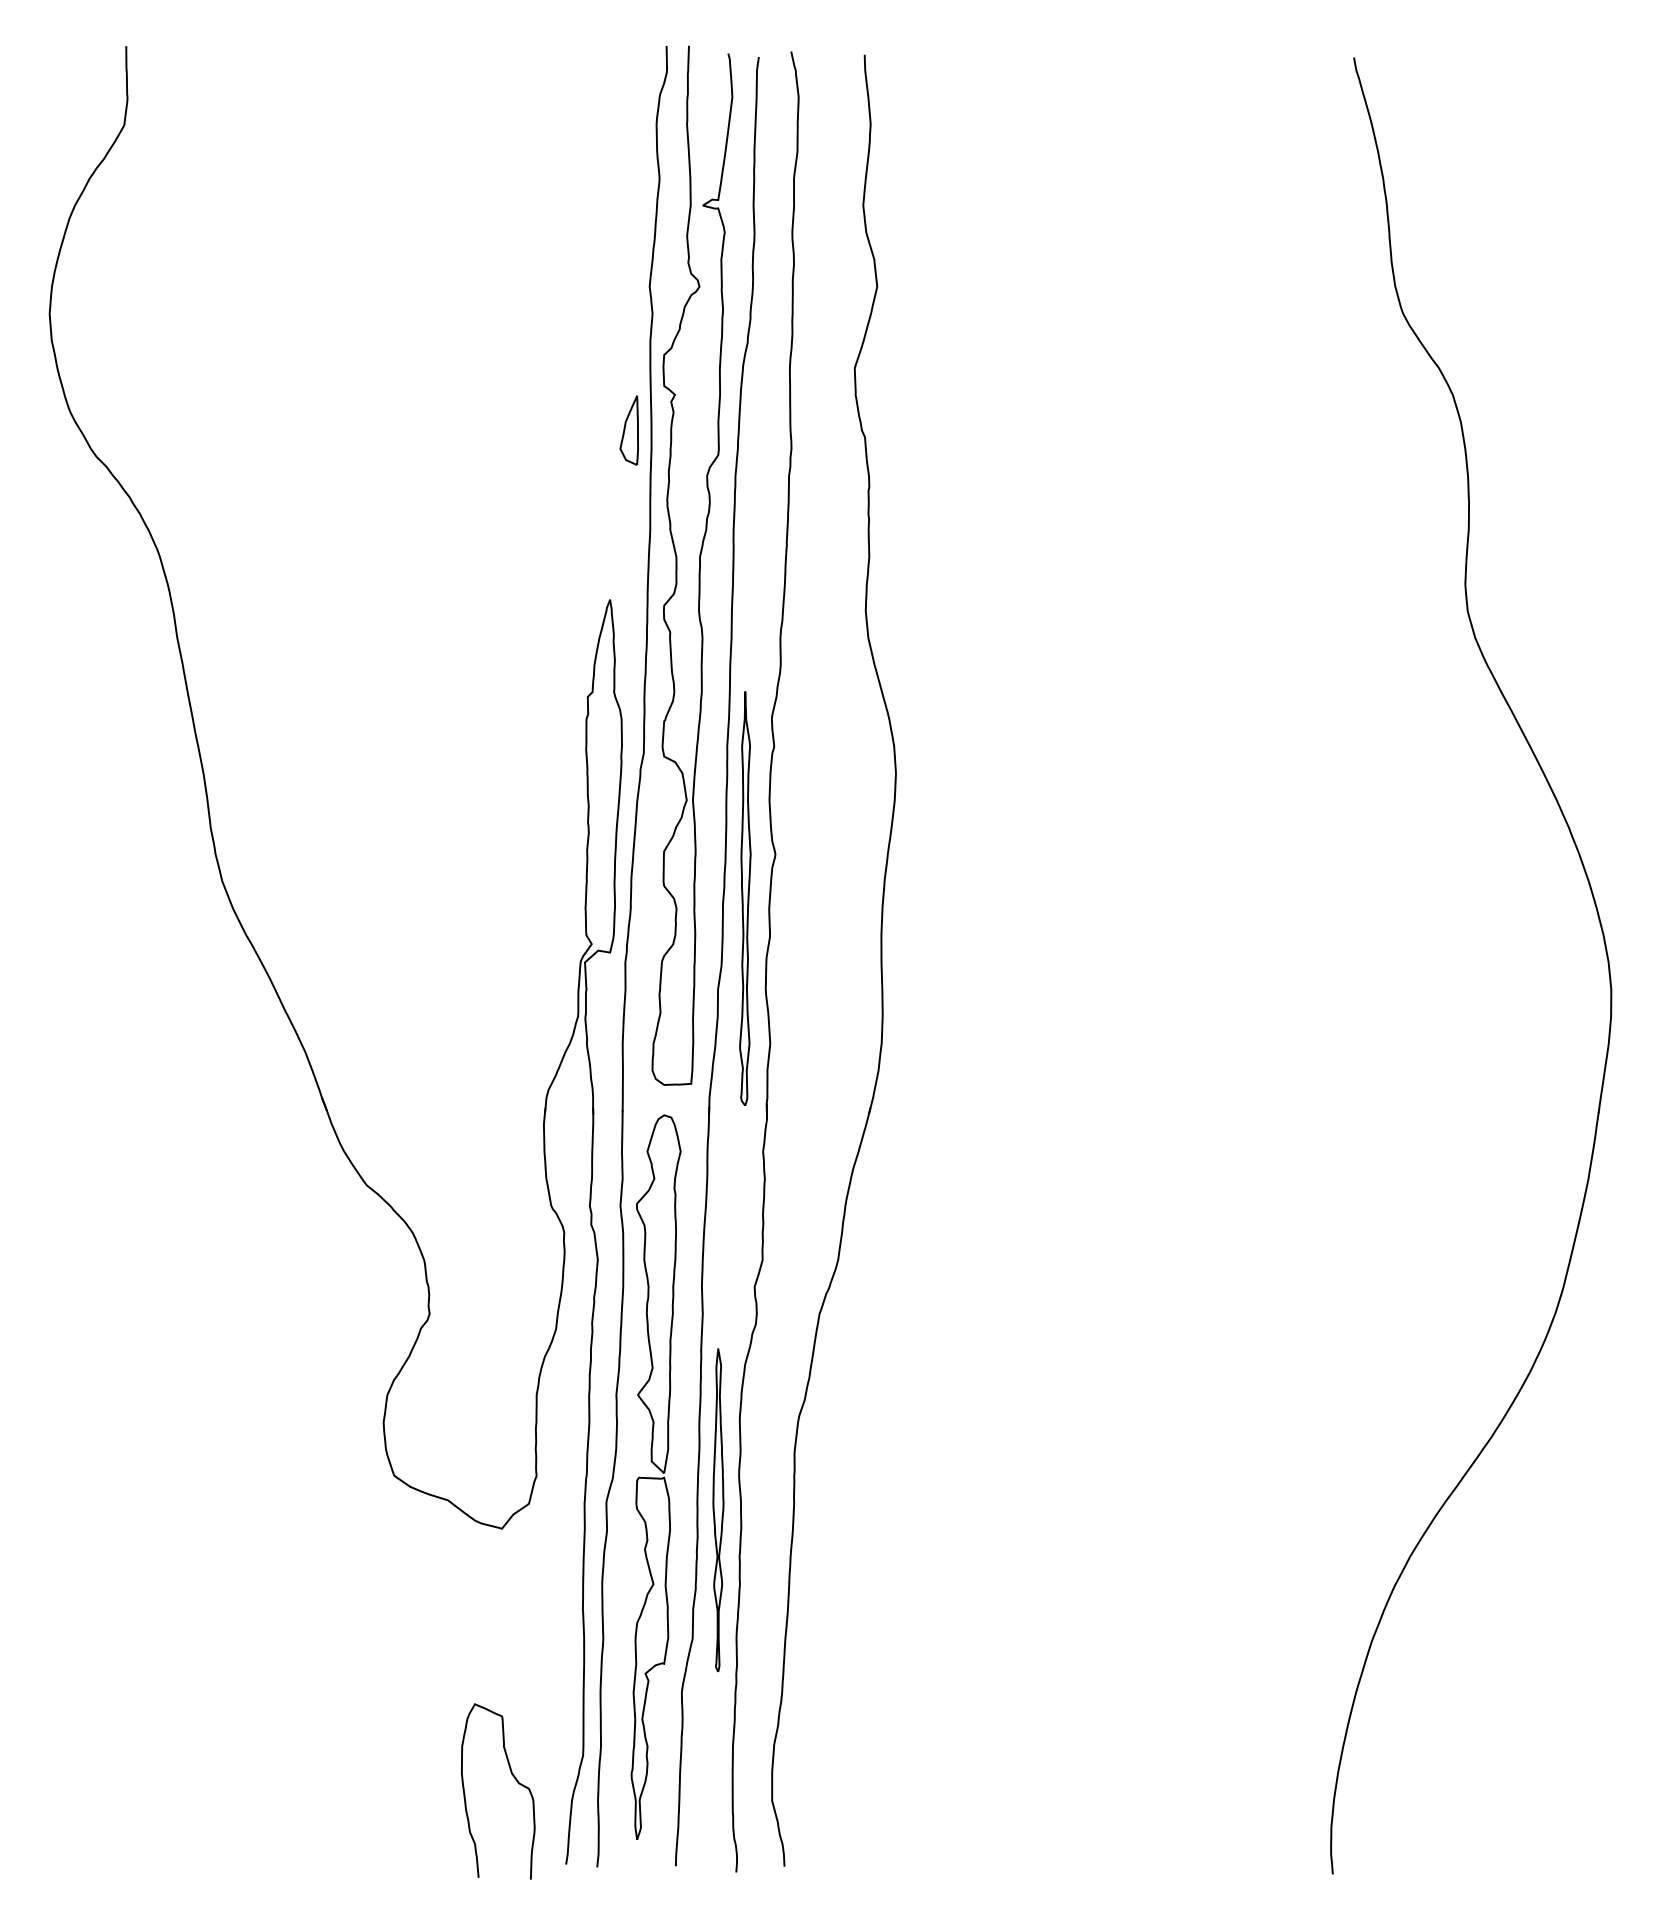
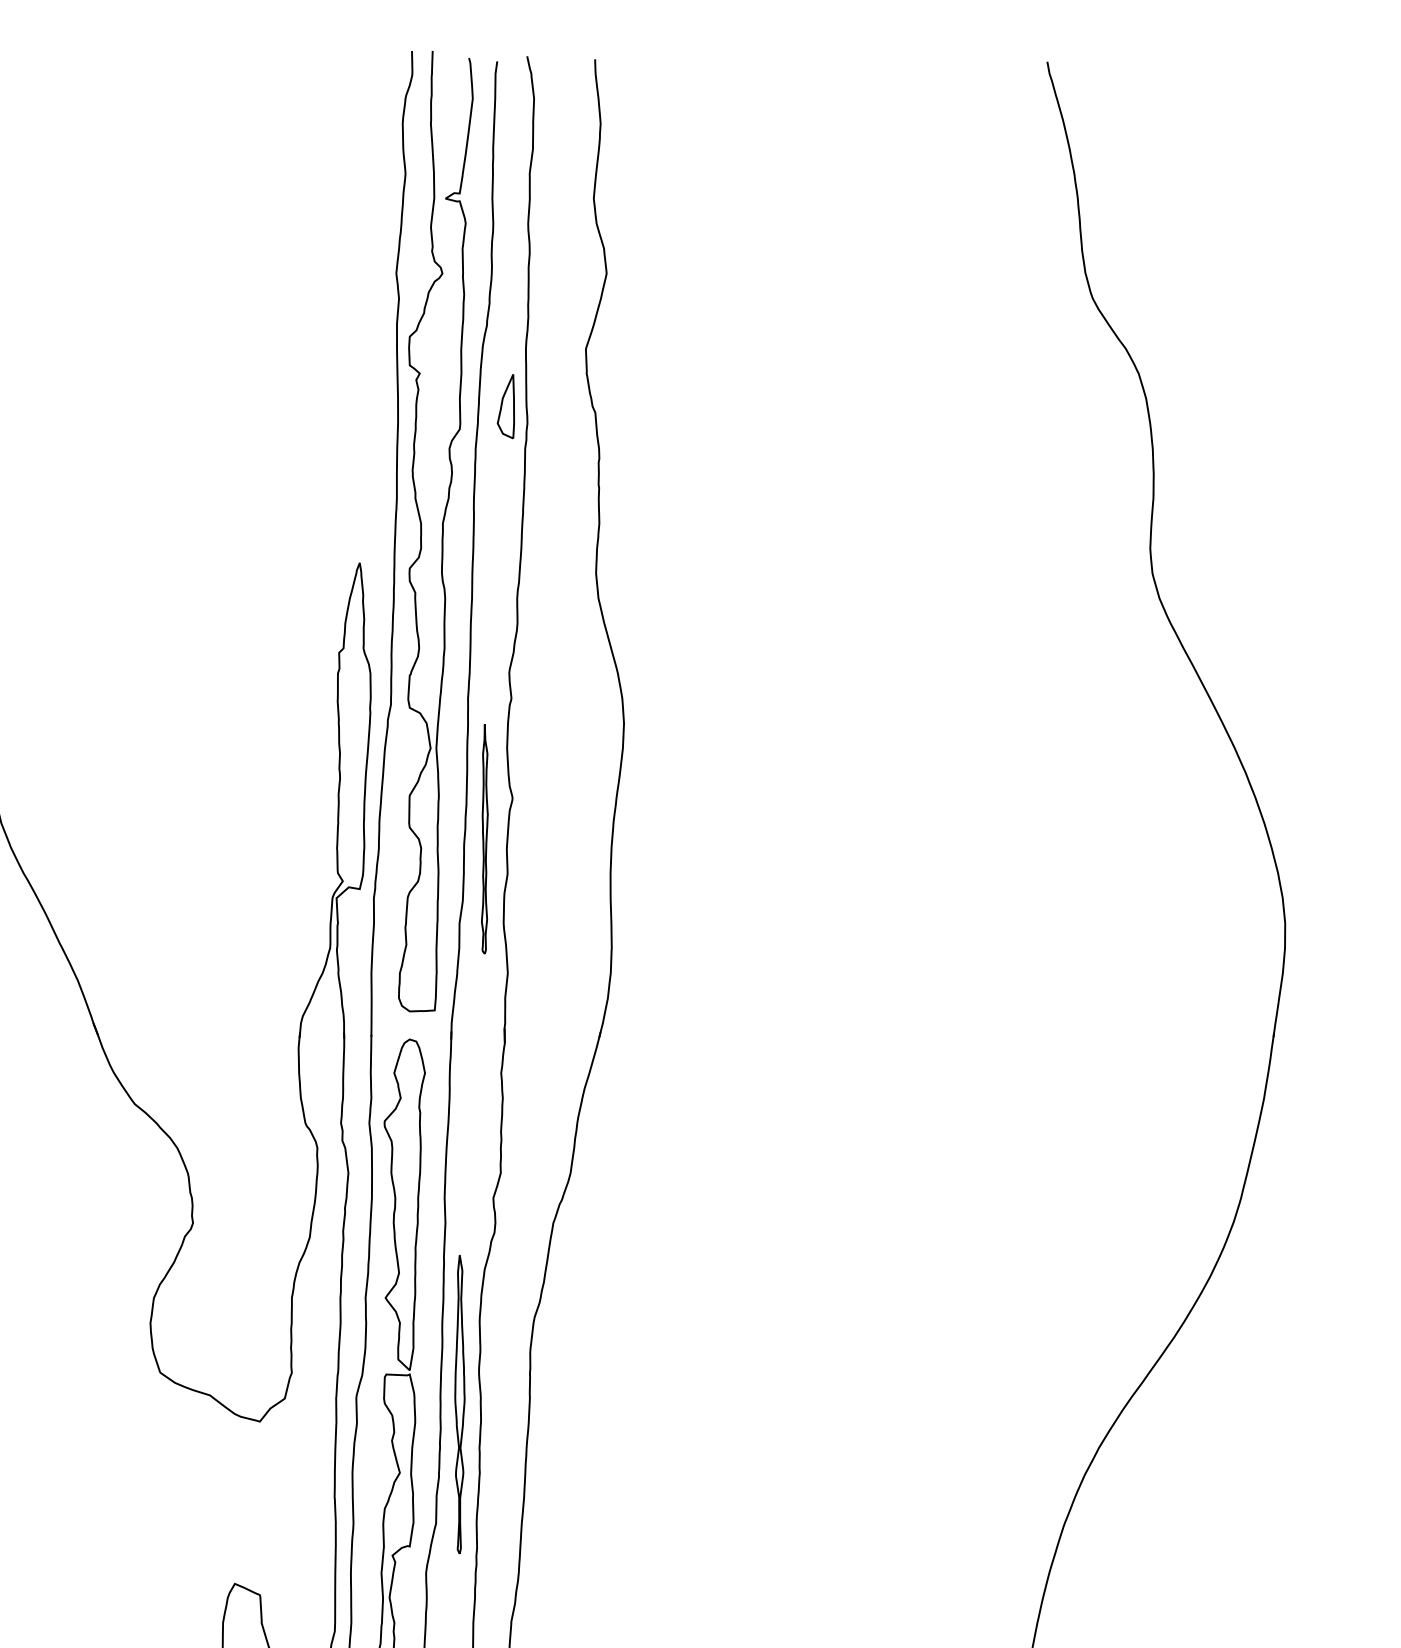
part: (628, 430) -> (505, 406), moved
part: (745, 898) -> (484, 839), size x0.6

